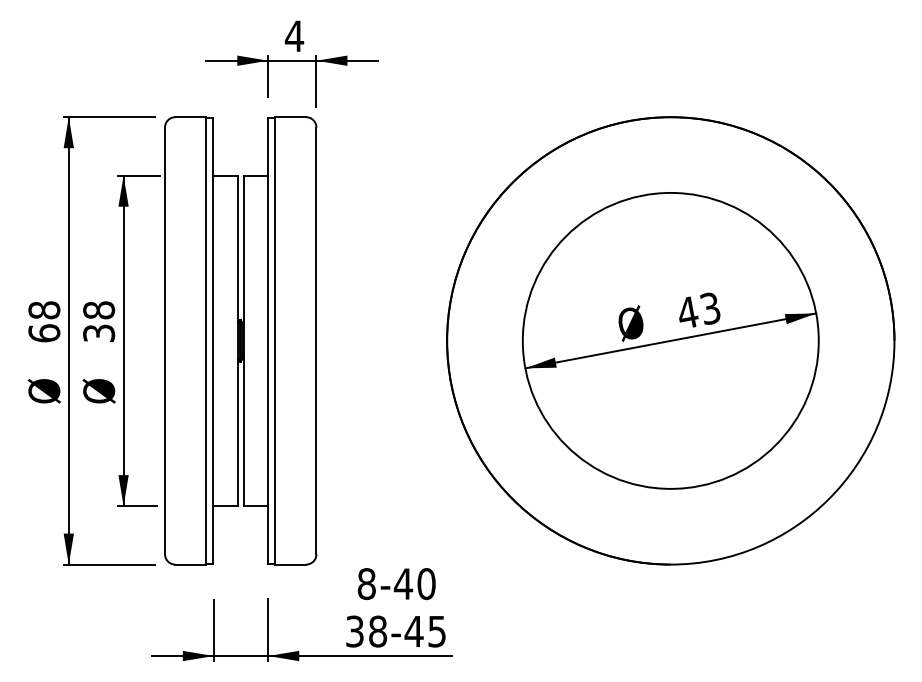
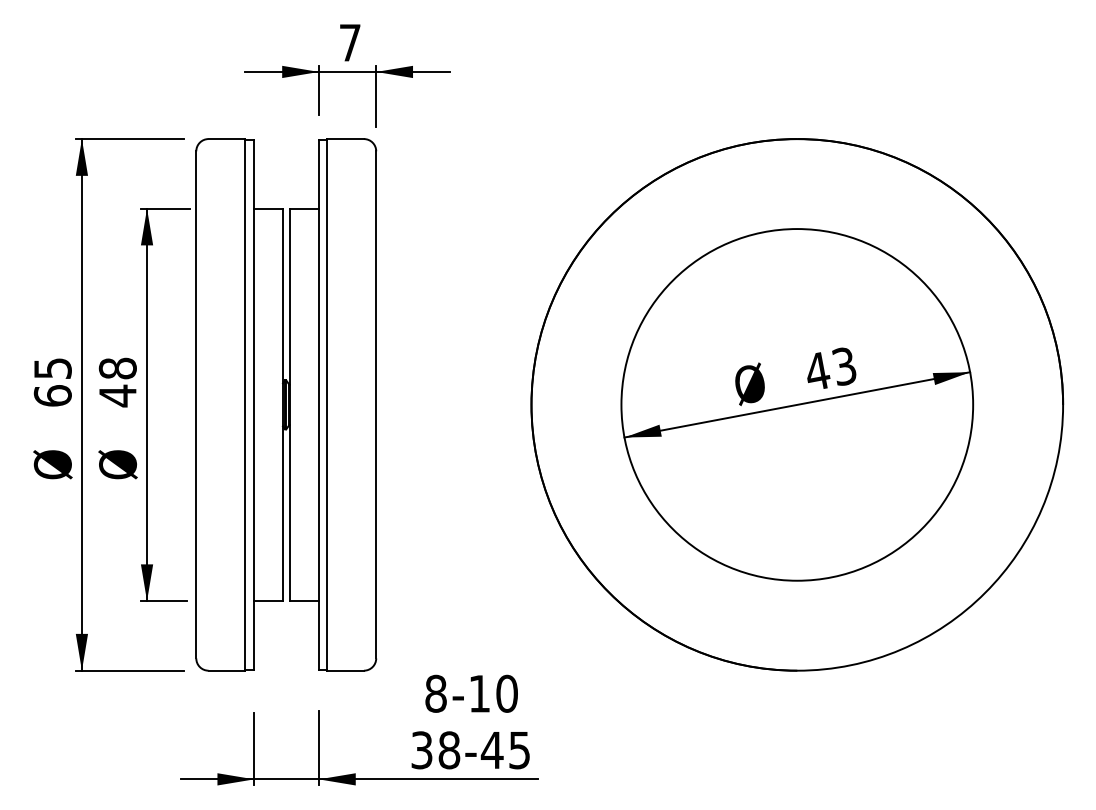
text: (293, 35) -> (349, 42), 4 -> 7
text: (44, 310) -> (52, 368), 68 -> 65
text: (98, 333) -> (117, 395), 38 -> 48
text: (403, 583) -> (479, 693), -40 -> -10

